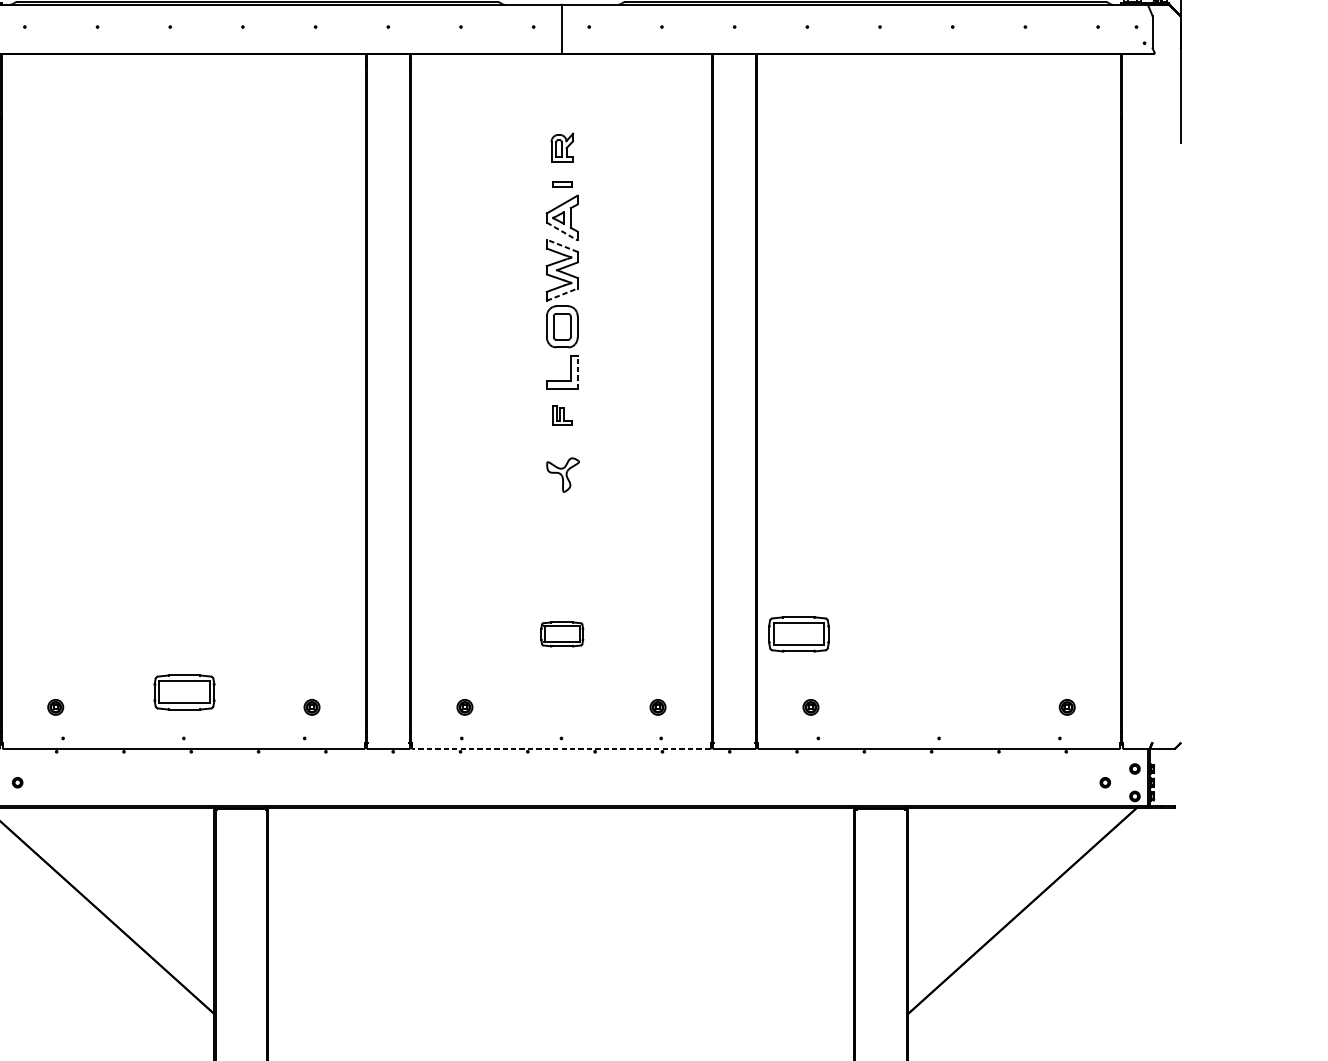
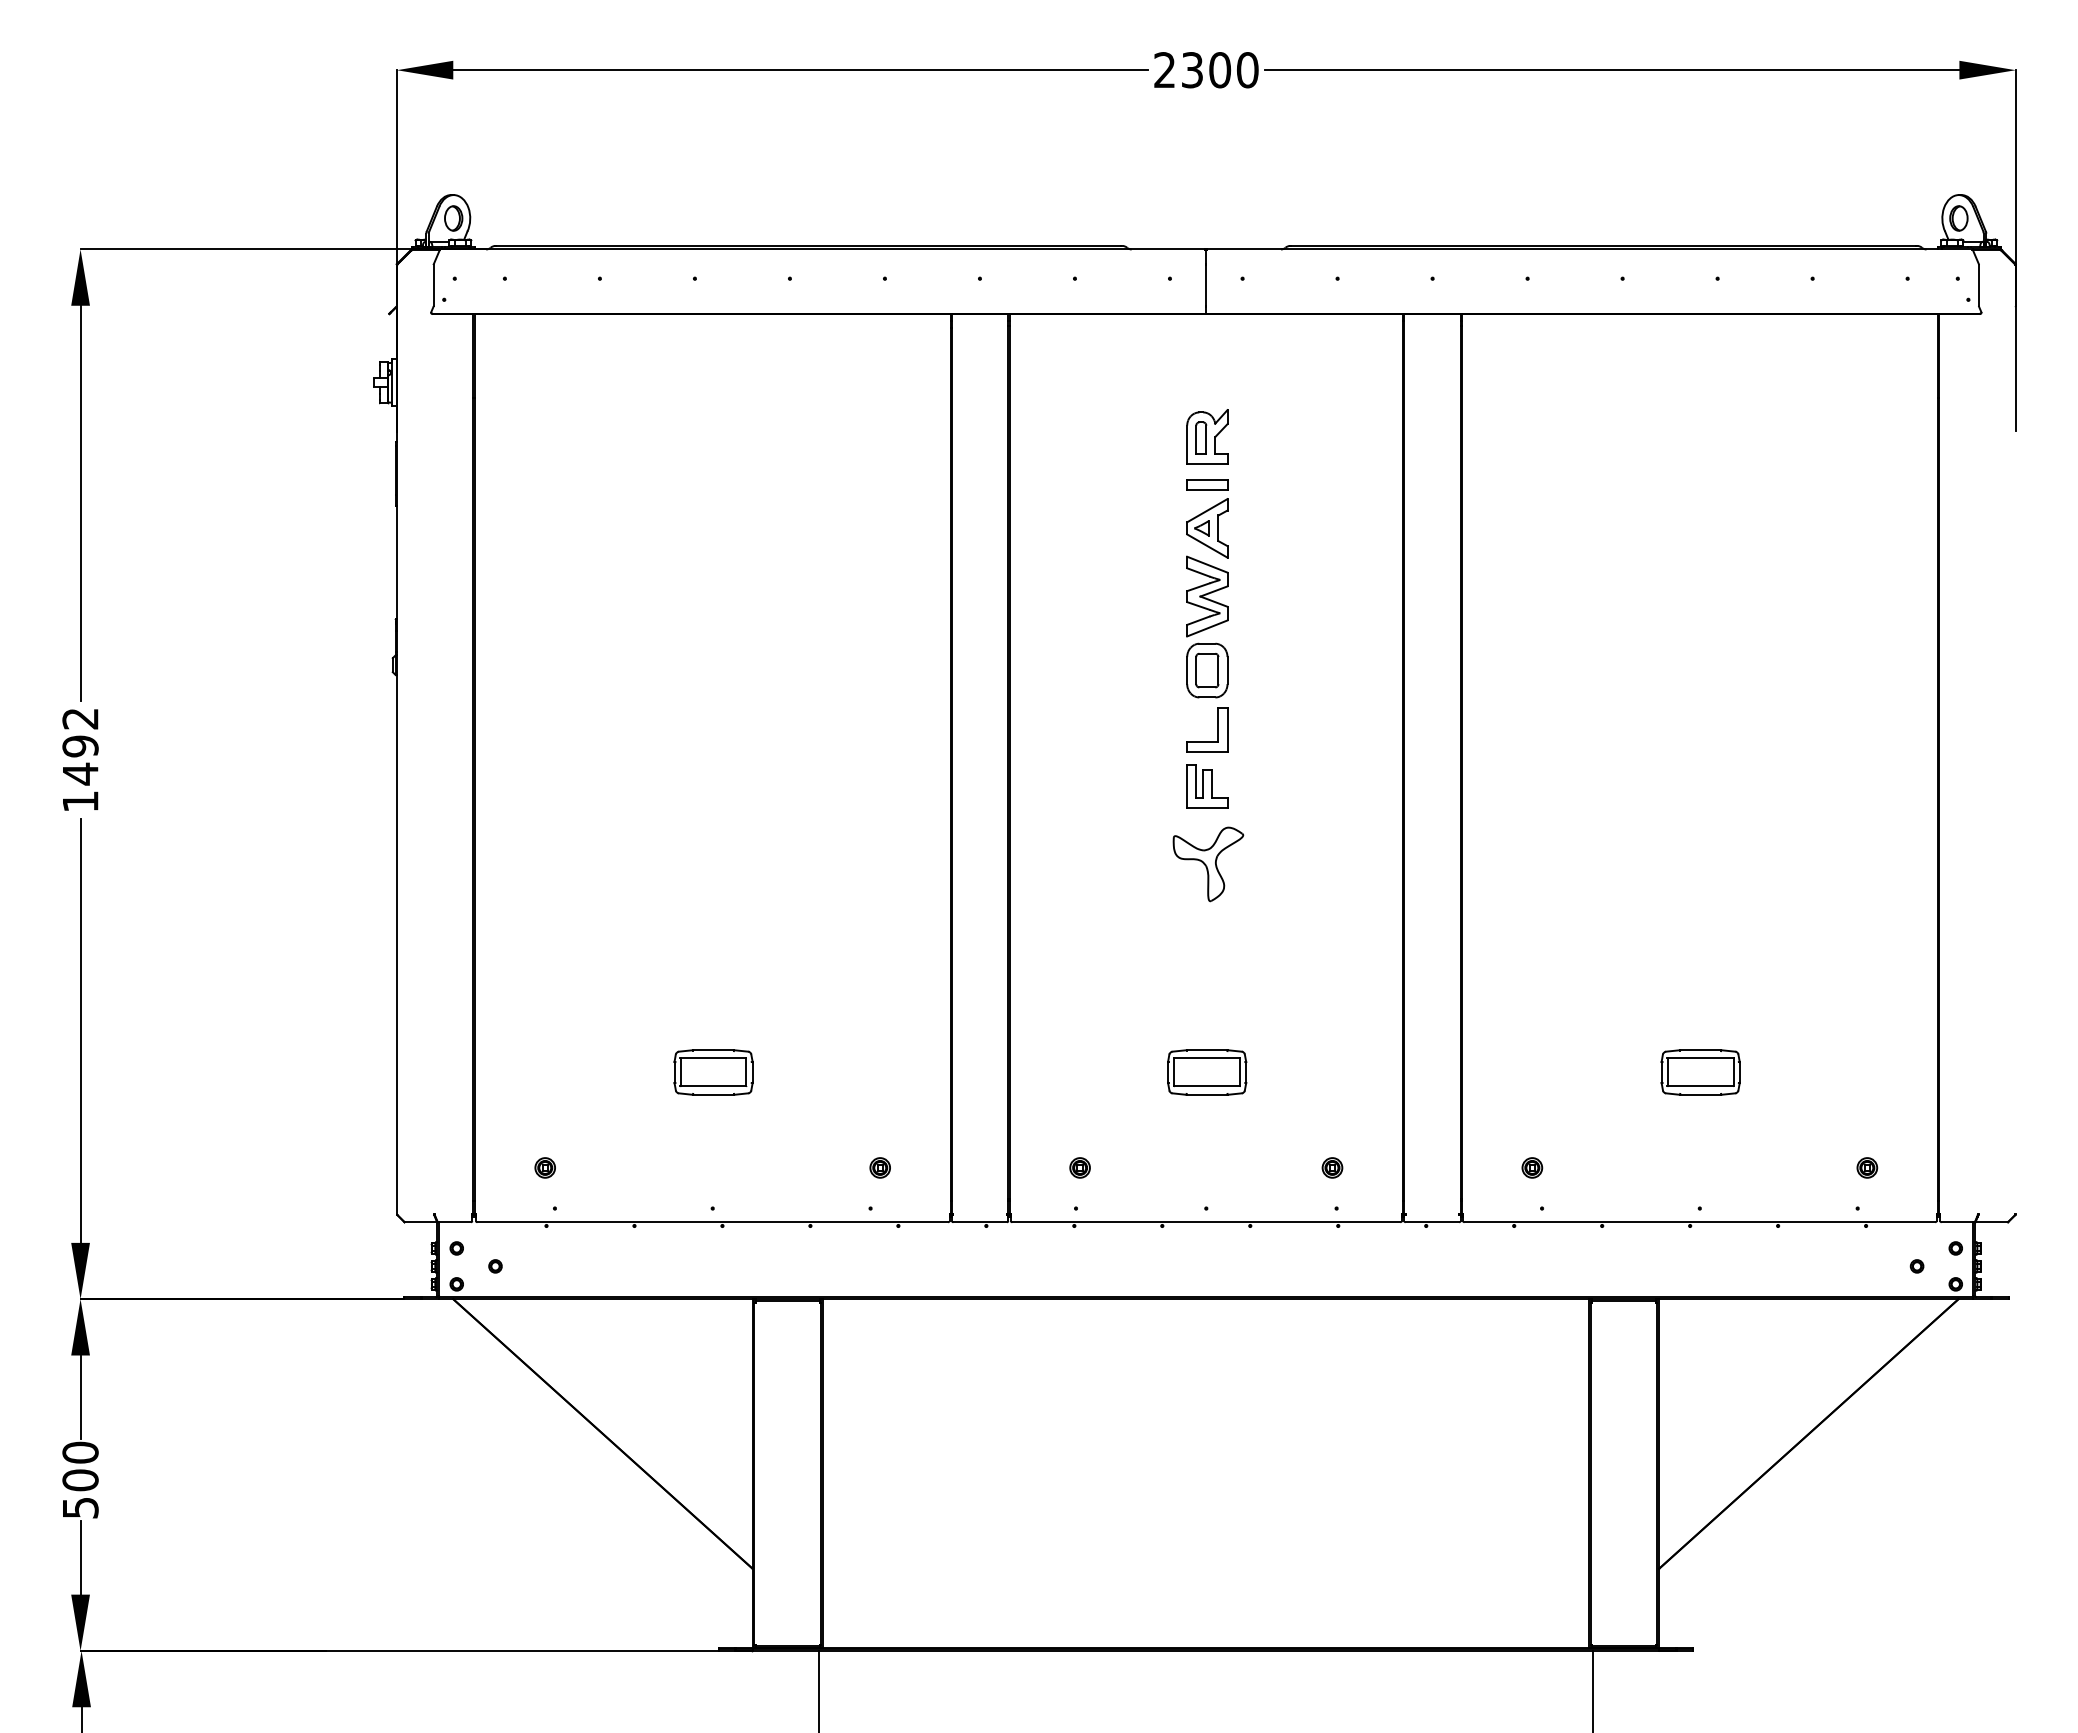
part: (562, 147) -> (1207, 436), size x1.43
part: (562, 184) -> (1207, 484), size x1.67
line: (562, 231) -> (1207, 546), dashed -> solid
line: (562, 245) -> (1207, 564), dashed -> solid
line: (562, 294) -> (1207, 628), dashed -> solid
line: (577, 372) -> (1227, 730), dashed -> solid
part: (562, 415) -> (1207, 786), size x1.67
part: (563, 475) -> (1208, 864), size x1.67
part: (562, 634) -> (1207, 1072), size x1.43
part: (798, 634) -> (1700, 1072), moved
part: (184, 692) -> (713, 1072), moved
line: (560, 749) -> (1205, 1222), dashed -> solid

